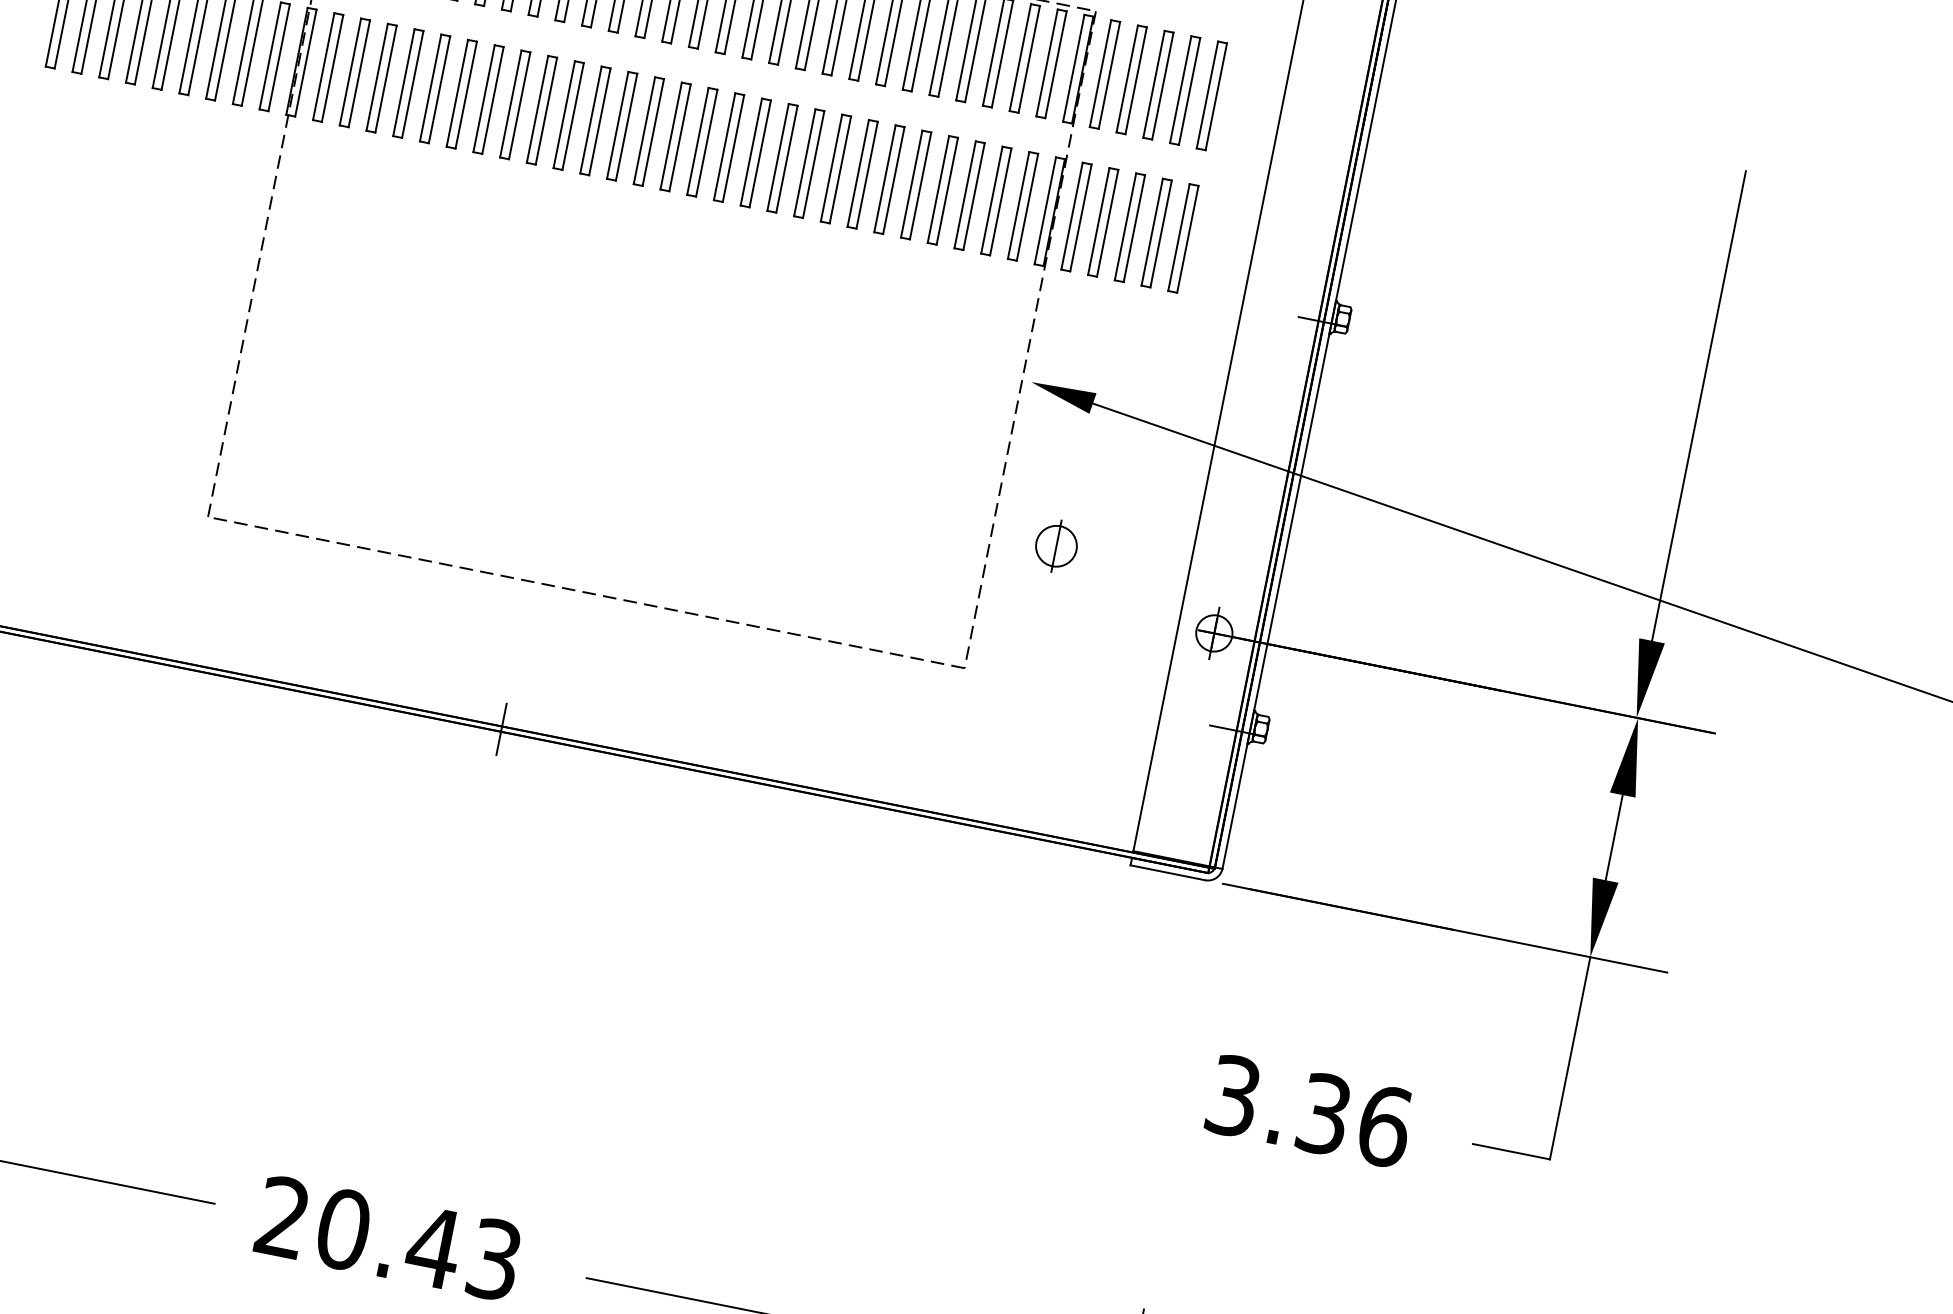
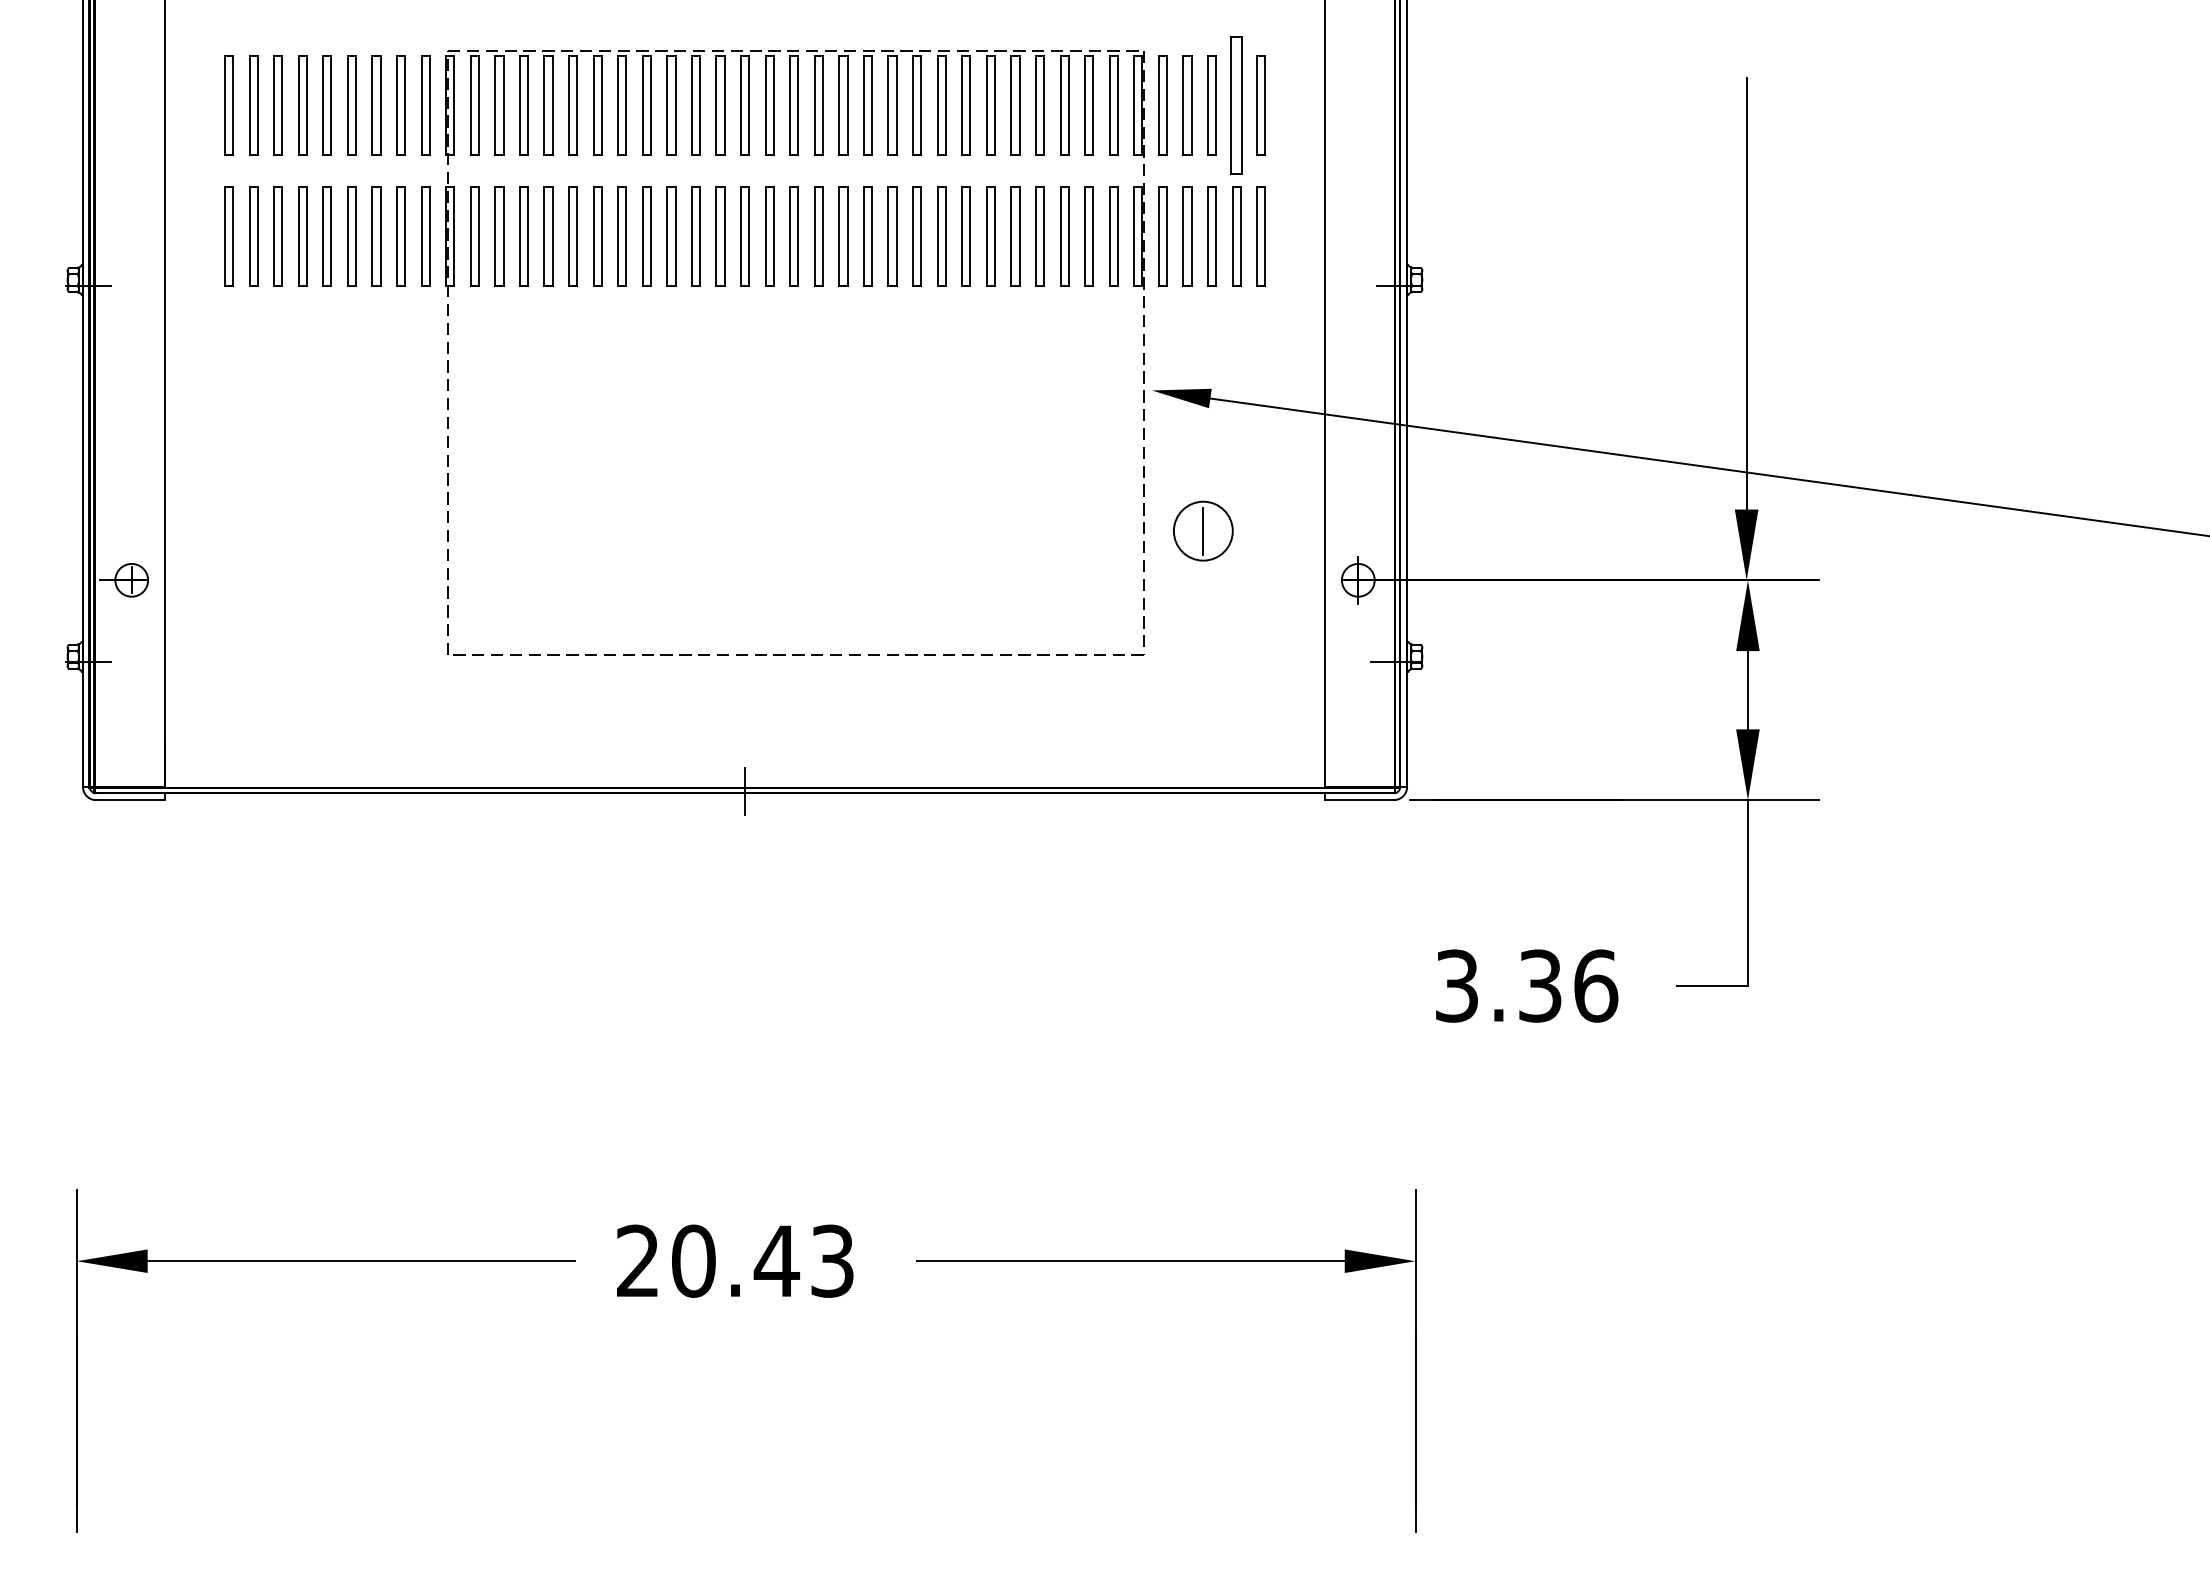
part: (1185, 90) -> (1236, 105), size x1.4
circle: (1055, 545) -> (1202, 530), size x1.6

